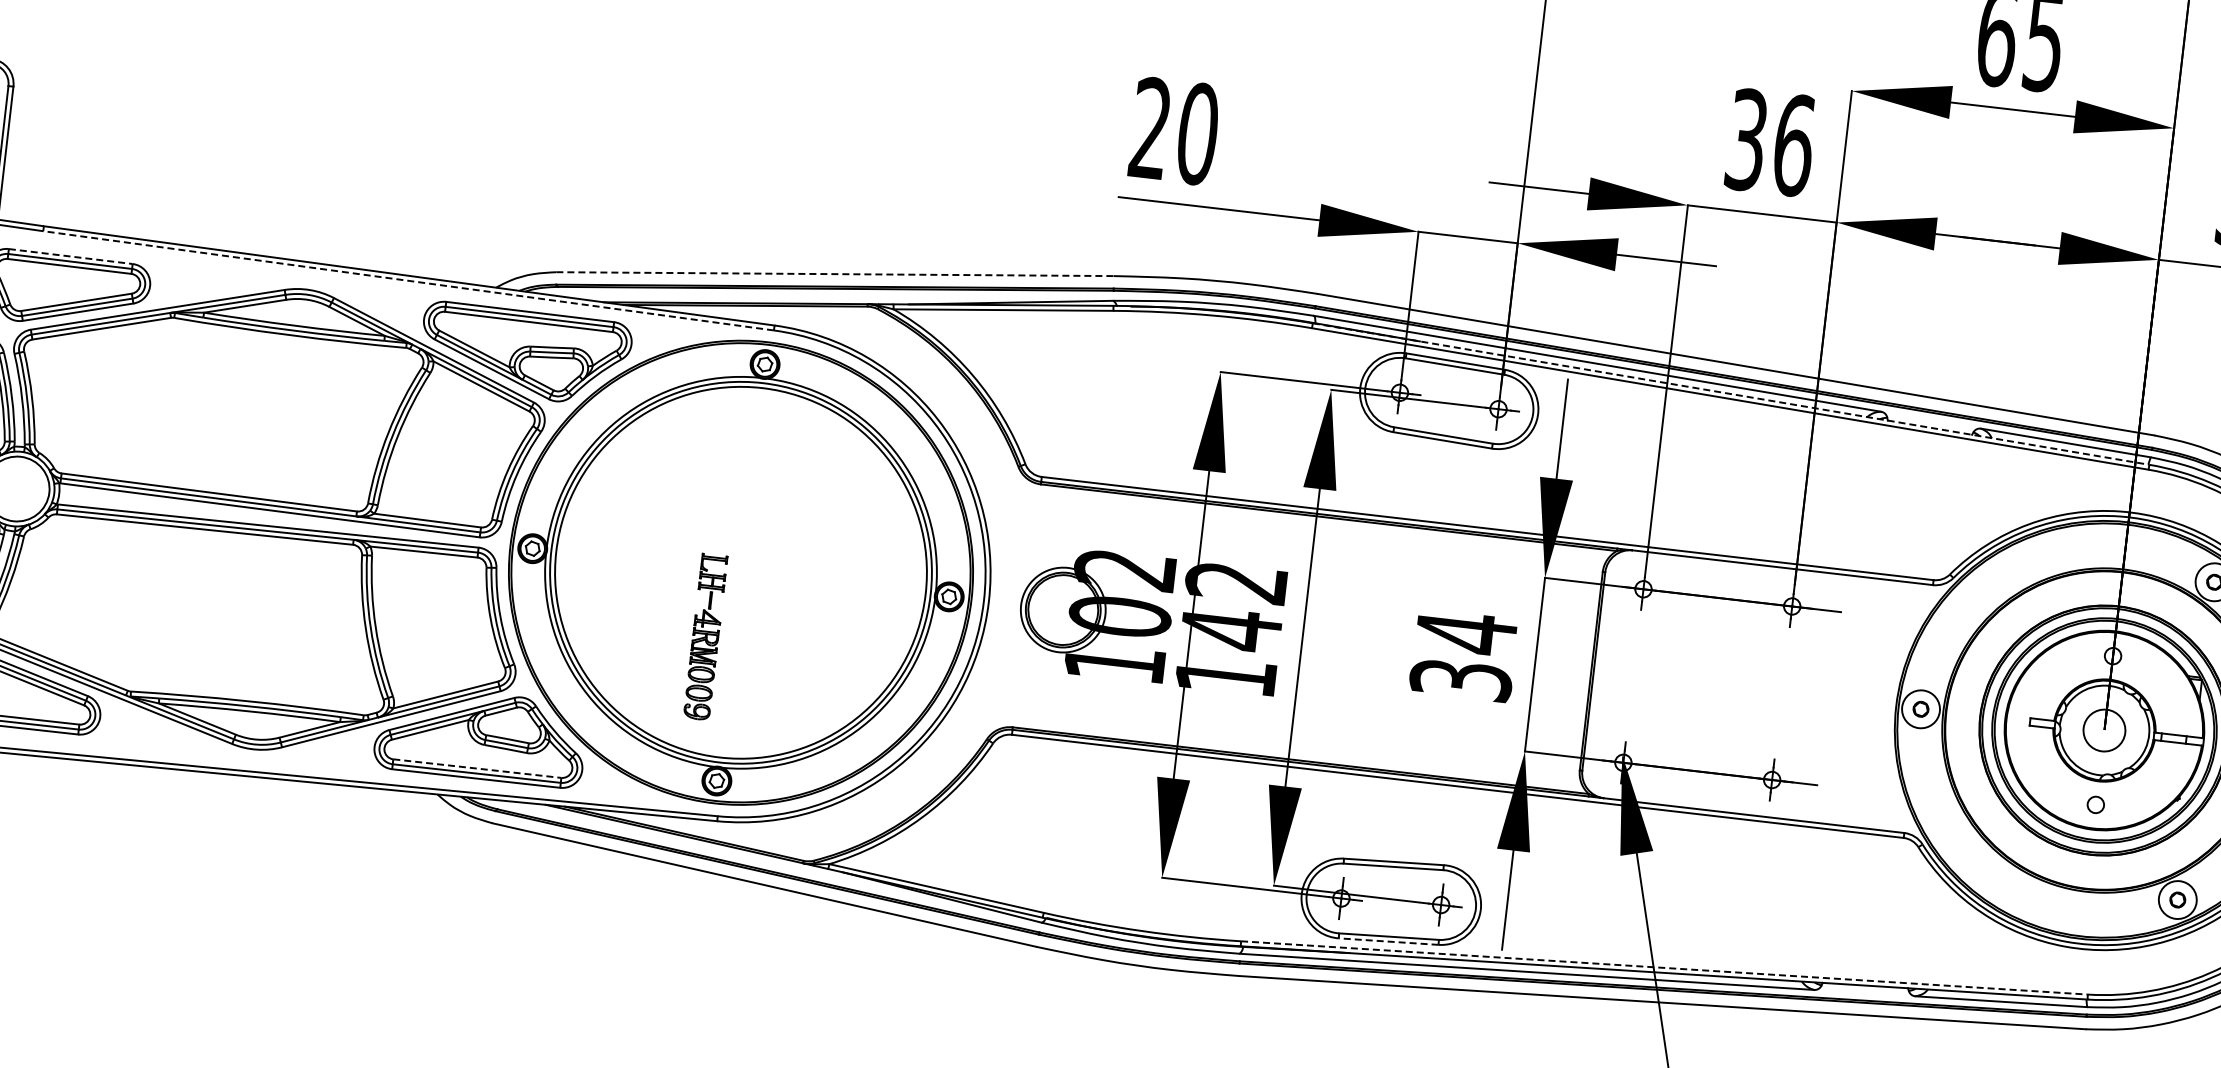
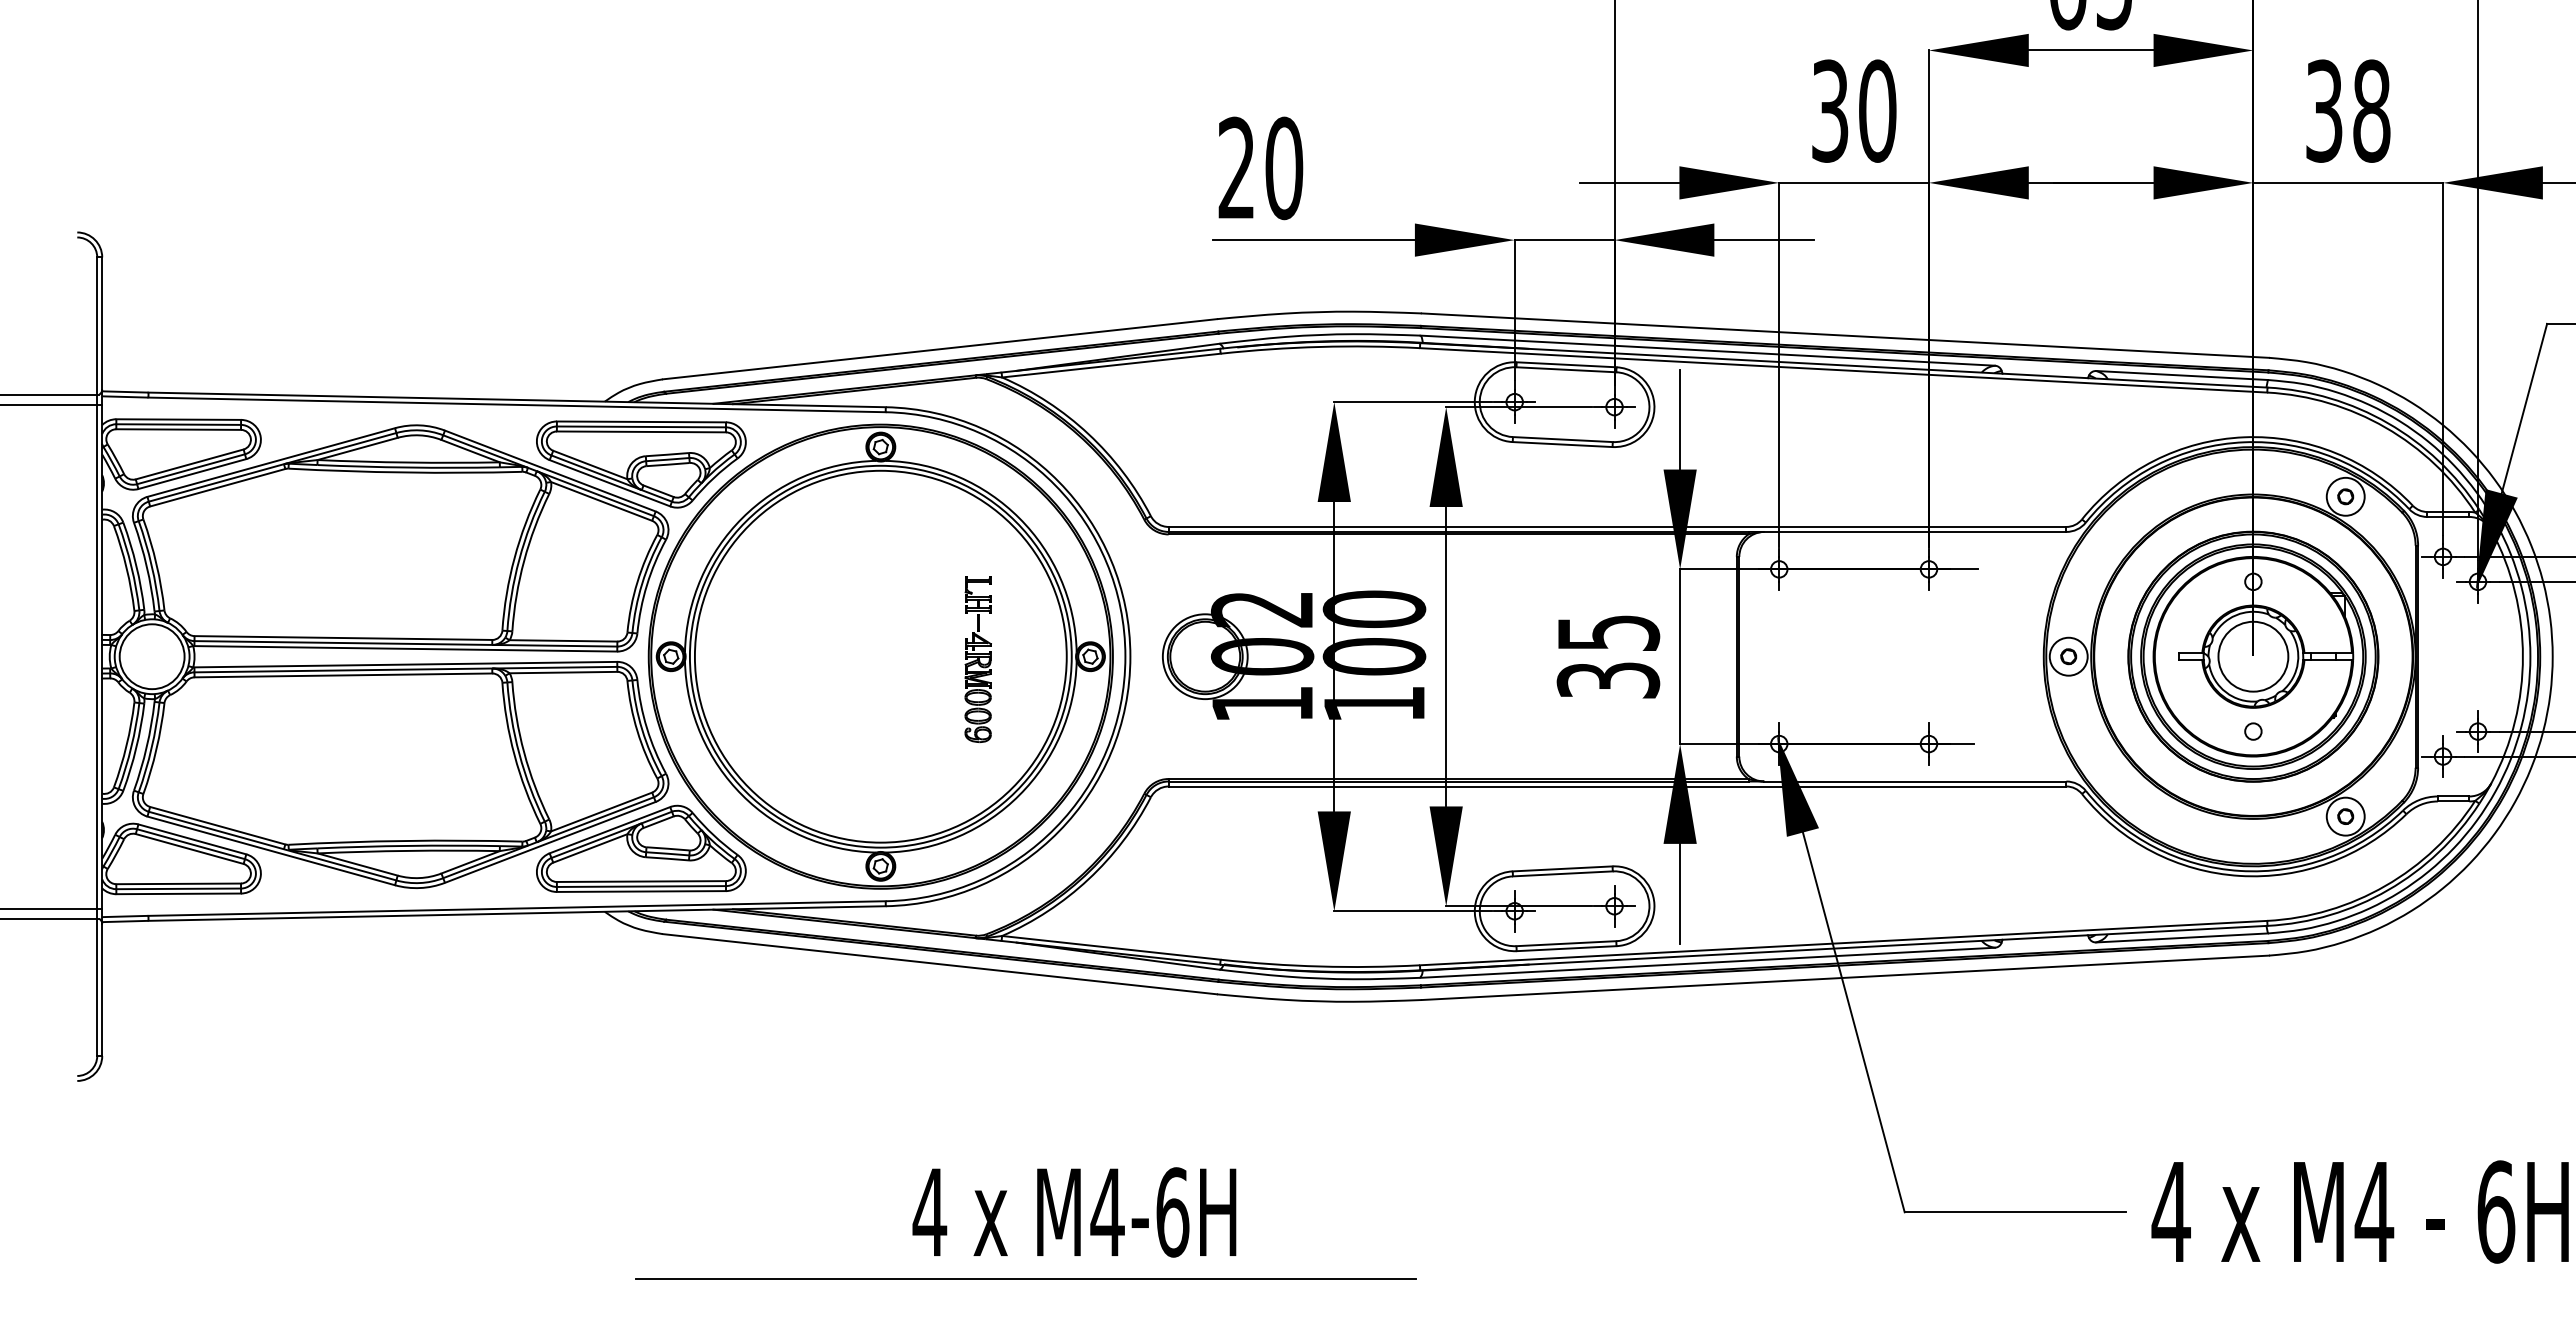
text: (1793, 144) -> (1877, 110), 36 -> 30
line: (71, 256) -> (179, 419), dashed -> solid
line: (834, 274) -> (939, 349), dashed -> solid
line: (409, 280) -> (517, 404), dashed -> solid
line: (1731, 394) -> (1844, 365), dashed -> solid
text: (1234, 606) -> (1374, 633), 142 -> 100
text: (1467, 632) -> (1609, 632), 34 -> 35
part: (705, 636) -> (977, 659), moved
circle: (2104, 730) -> (2253, 656), size x1.67
line: (477, 768) -> (641, 881), dashed -> solid
line: (1388, 941) -> (1566, 948), dashed -> solid
line: (1665, 968) -> (1844, 943), dashed -> solid

